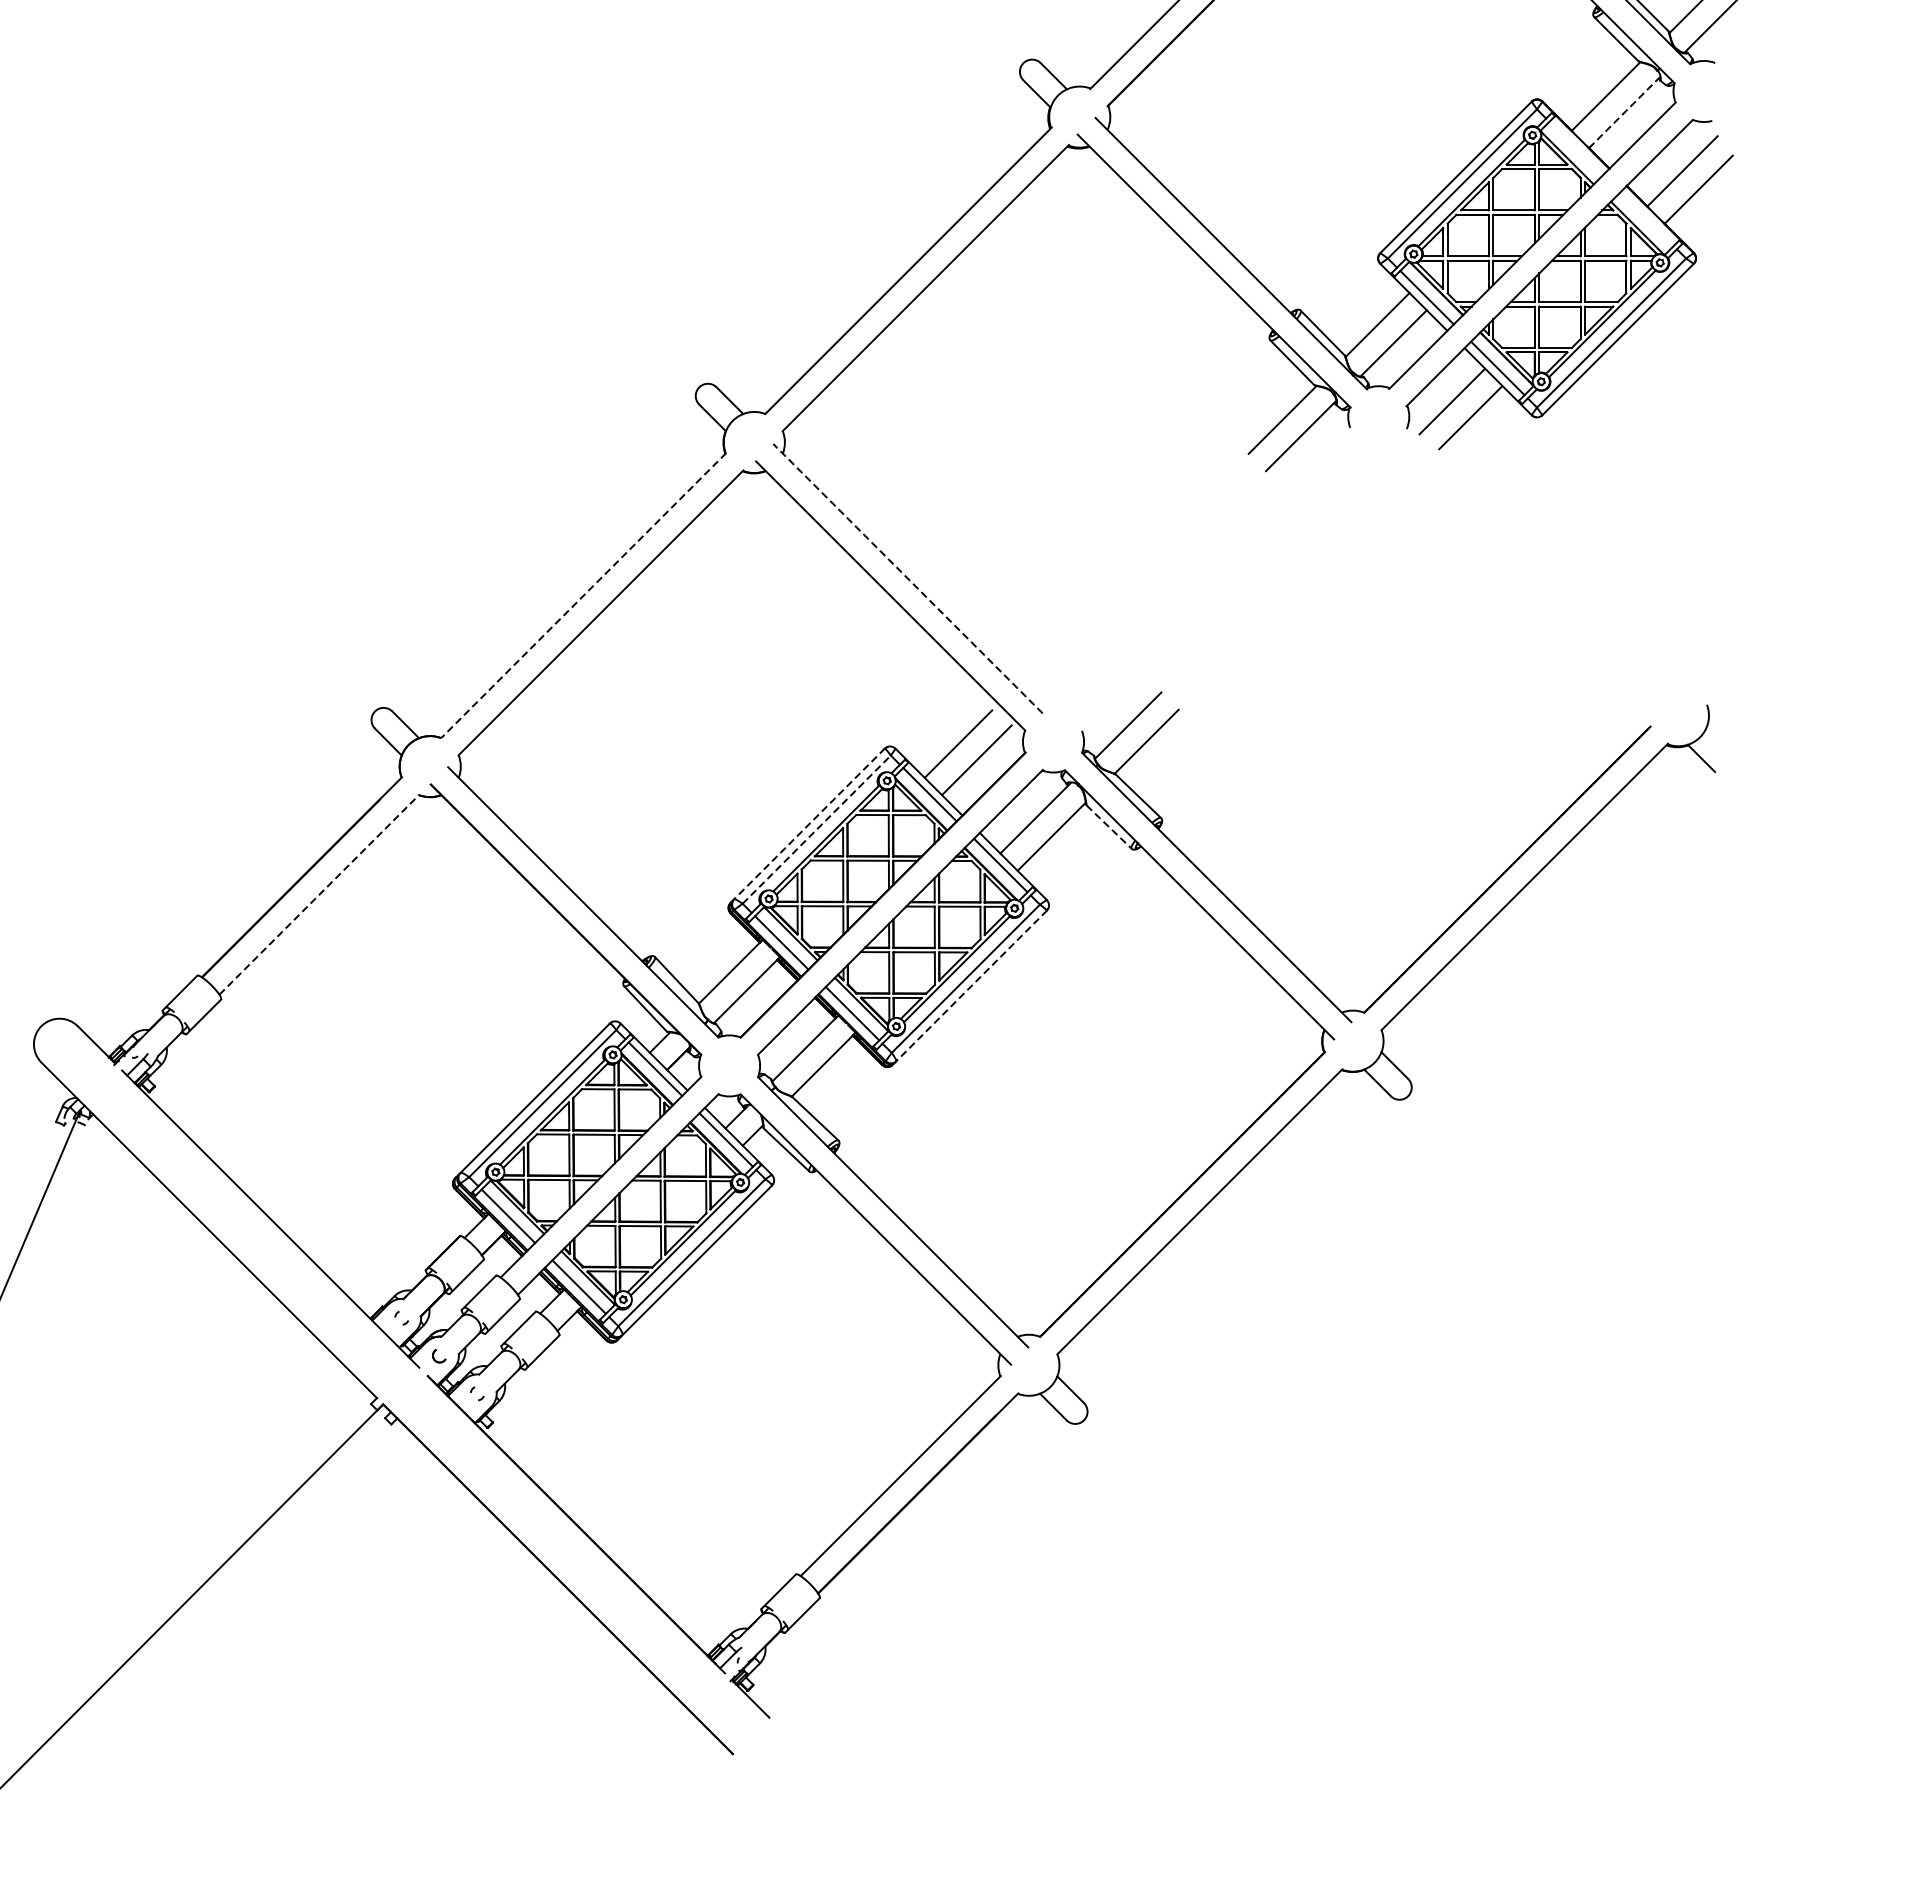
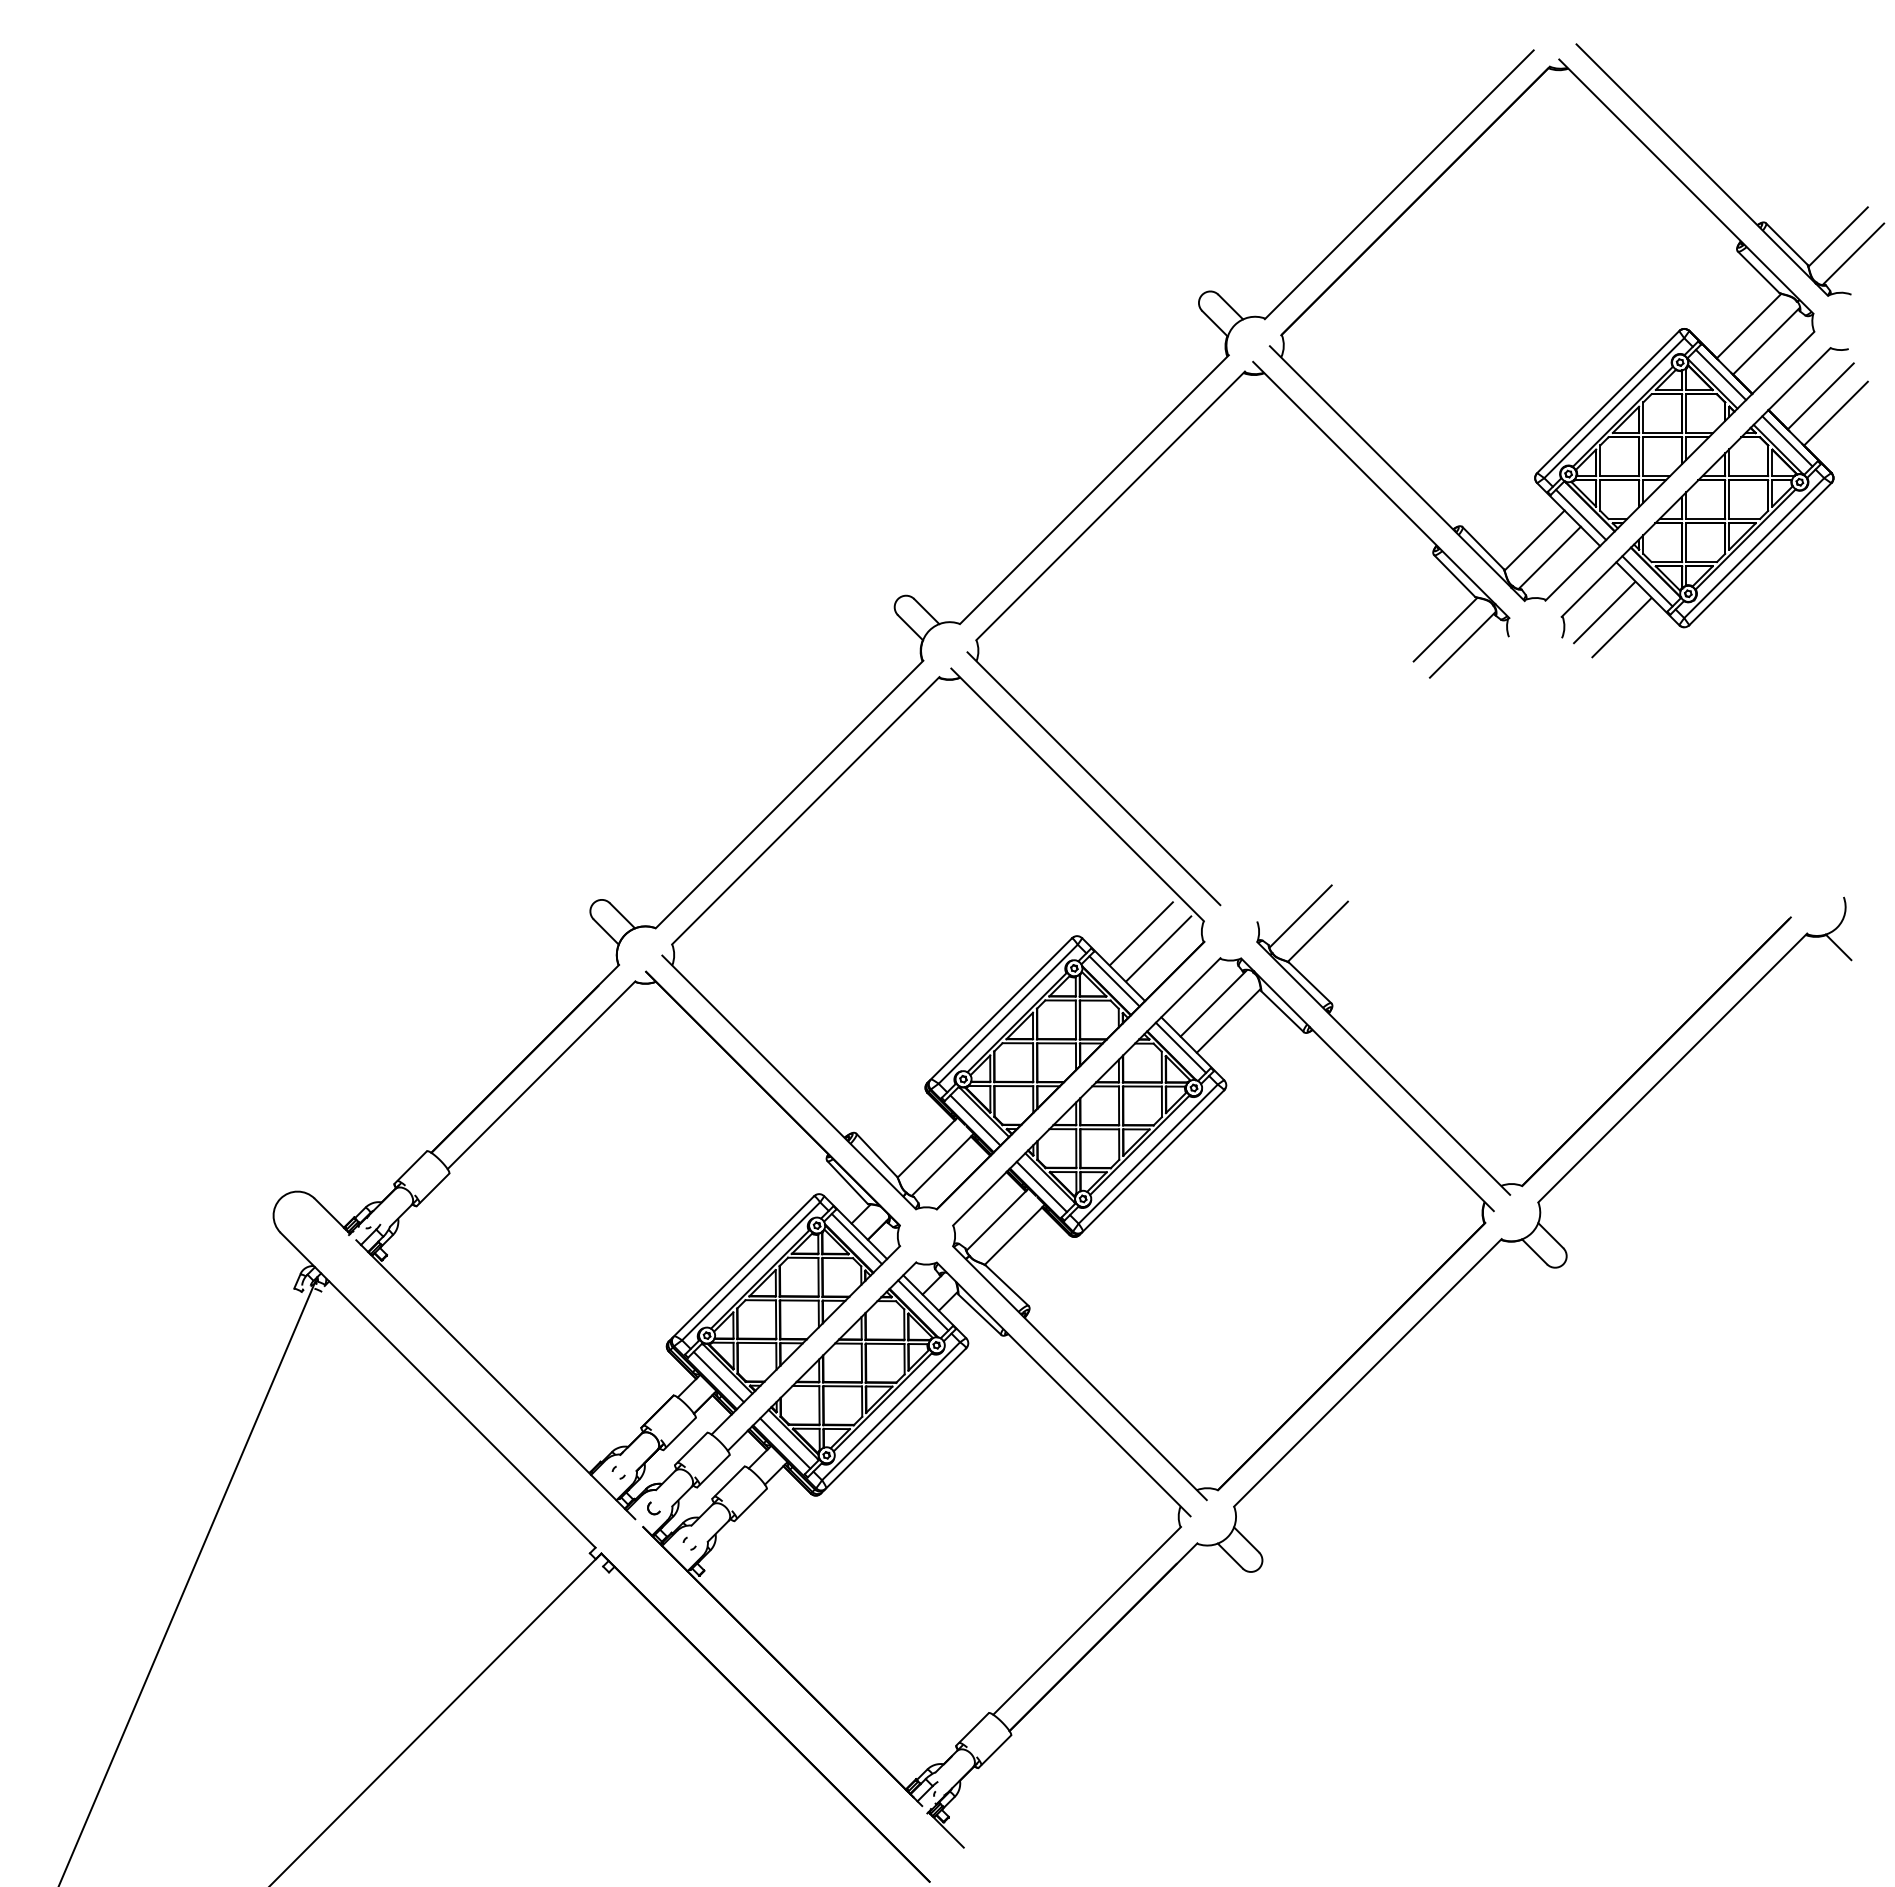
line: (1624, 111) -> (1766, 340), dashed -> solid
line: (1575, 148) -> (1720, 374), added
line: (1647, 219) -> (1787, 441), added
line: (907, 578) -> (1093, 778), dashed -> solid
line: (583, 595) -> (789, 794), dashed -> solid
line: (808, 825) -> (1000, 1010), dashed -> solid
line: (1110, 827) -> (1283, 1012), dashed -> solid
line: (817, 828) -> (1008, 1013), dashed -> solid
line: (319, 894) -> (541, 1075), dashed -> solid
line: (970, 987) -> (1152, 1162), dashed -> solid

